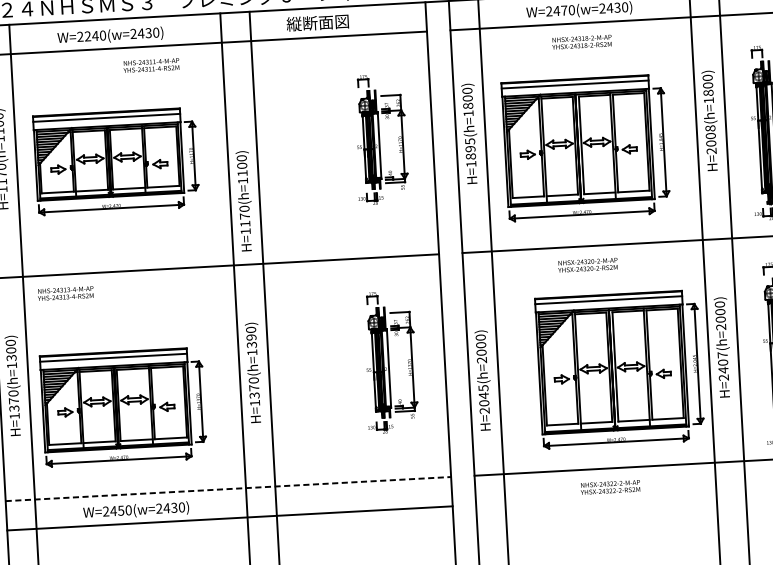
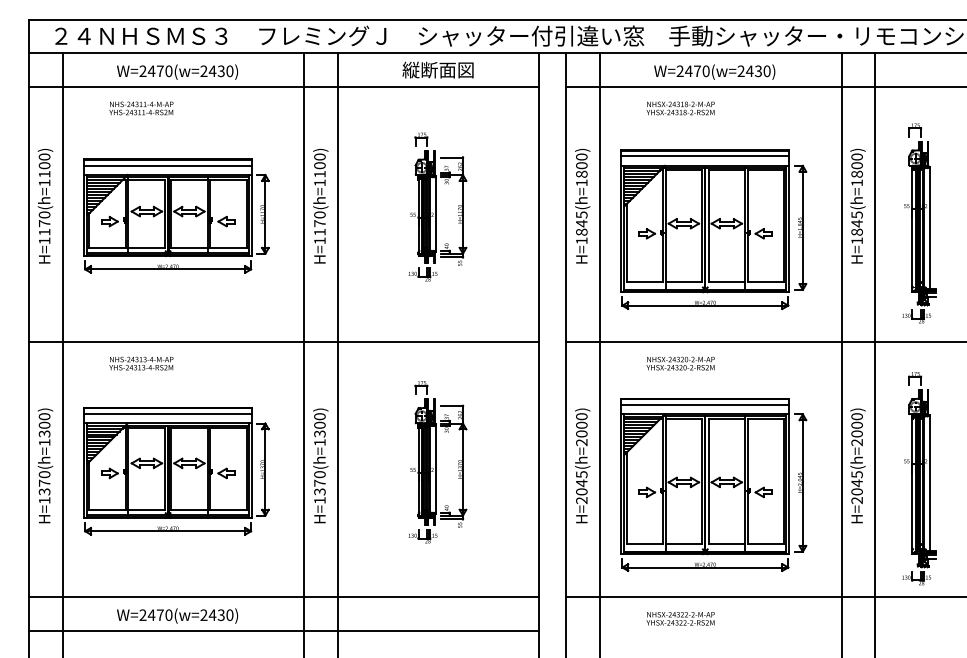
text: (317, 22) -> (437, 69), moved
text: (91, 35) -> (155, 70), W=2240(w=2430) -> W=2470(w=2430)
text: (581, 42) -> (680, 108), moved
text: (151, 65) -> (141, 108), moved
part: (380, 138) -> (437, 206), moved
text: (710, 139) -> (856, 227), H=2008(h=1800) -> H=1845(h=1800)
text: (470, 148) -> (581, 223), H=1895(h=1800) -> H=1845(h=1800)
text: (244, 201) -> (320, 206), moved
text: (587, 265) -> (680, 363), moved
text: (65, 293) -> (141, 363), moved
text: (251, 336) -> (319, 424), H=1370(h=1390) -> H=1370(h=1300)
part: (389, 362) -> (437, 462), moved
text: (722, 362) -> (856, 483), H=2407(h=2000) -> H=2045(h=2000)
part: (619, 369) -> (713, 484), moved
text: (483, 380) -> (582, 465), moved
part: (123, 407) -> (176, 471), moved
text: (610, 487) -> (680, 618), moved
line: (228, 489) -> (284, 597), dashed -> solid
text: (120, 511) -> (159, 615), W=2450(w=2430) -> W=2470(w=2430)

